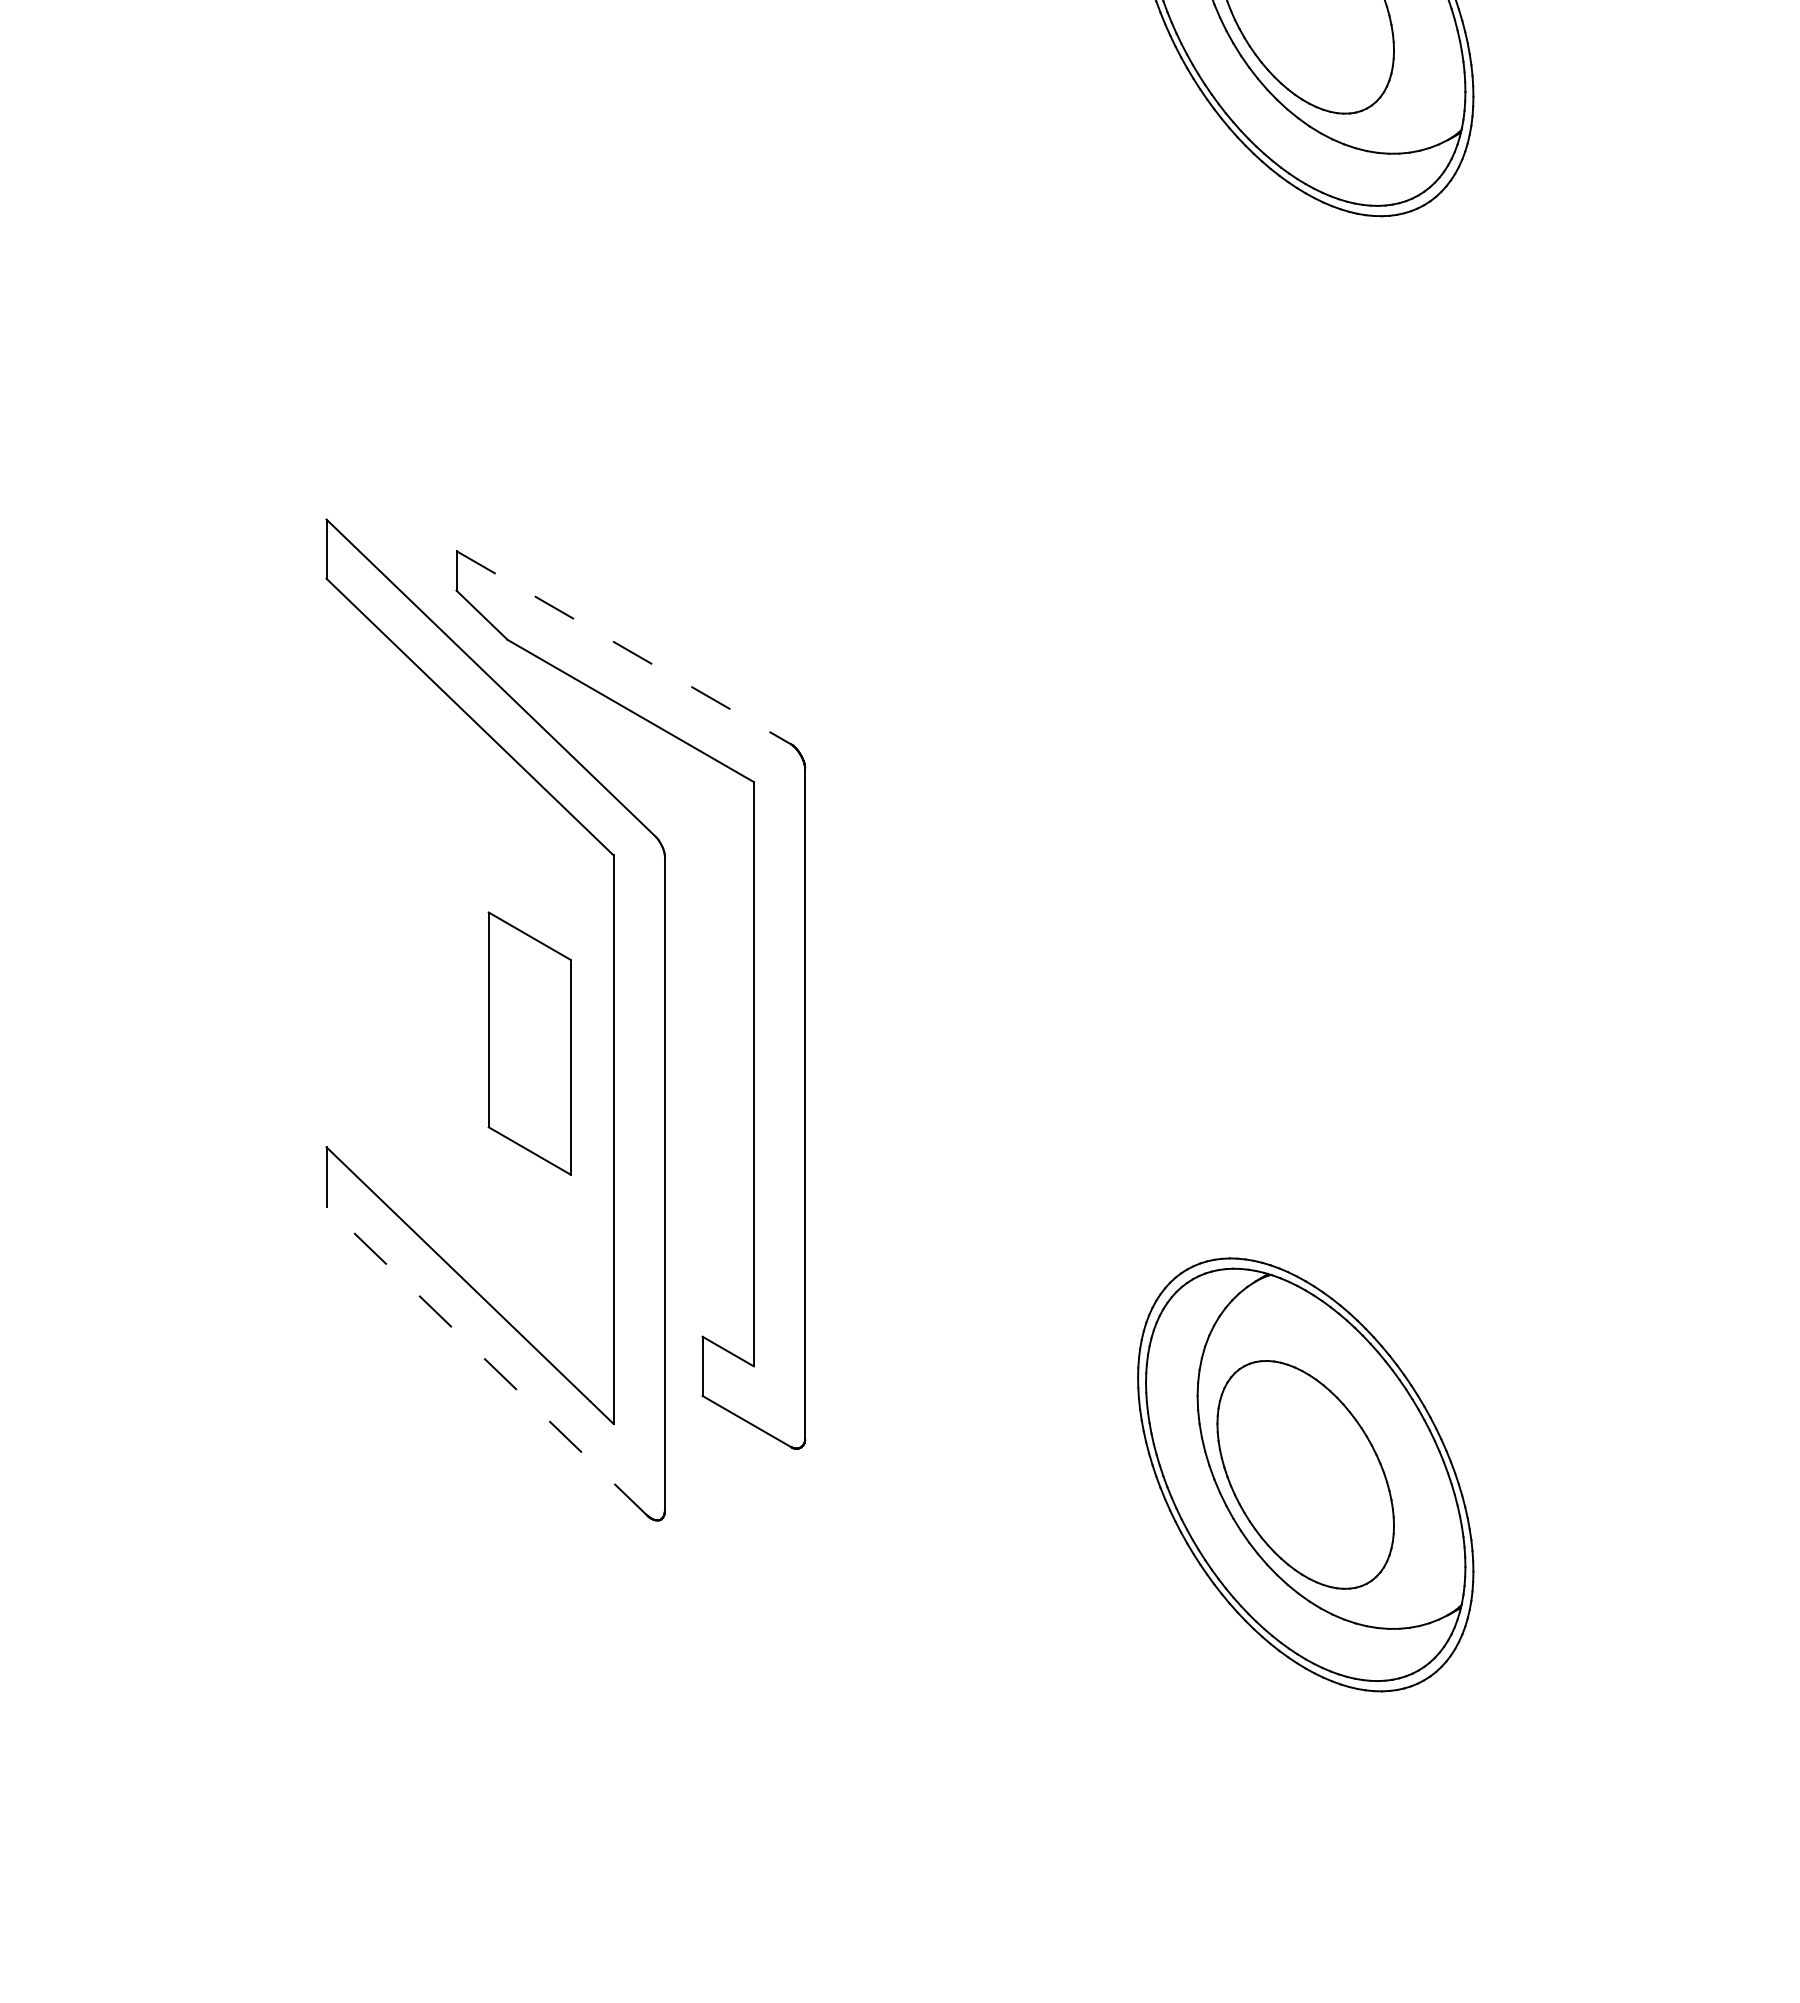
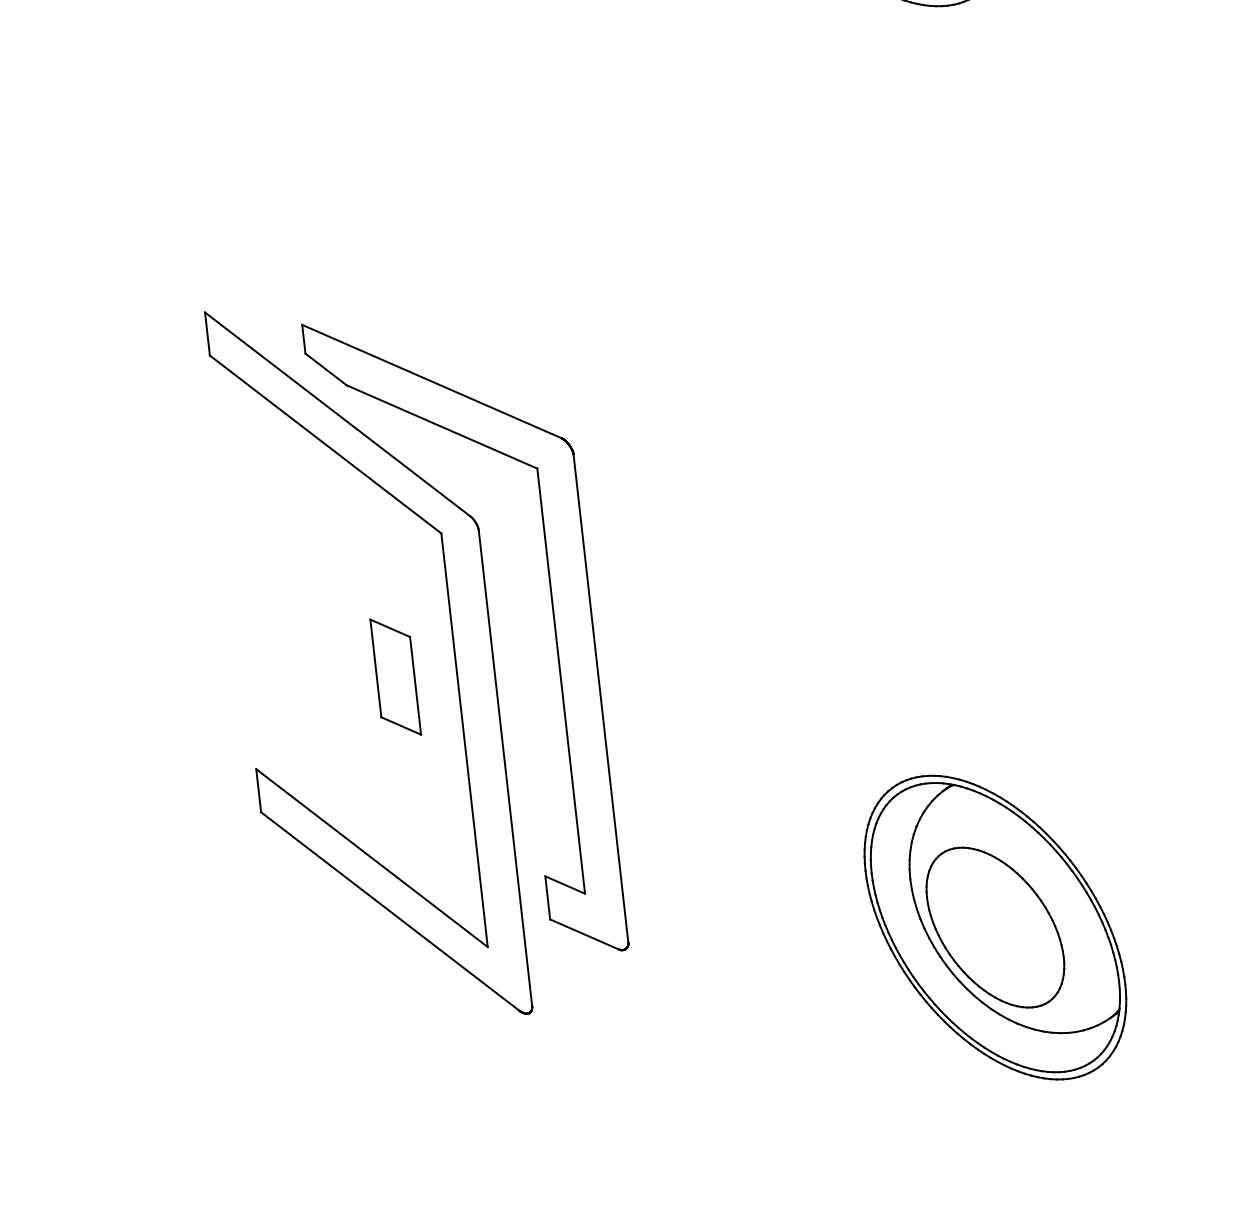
line: (624, 648) -> (432, 381), dashed -> solid
part: (529, 1043) -> (395, 677), size x0.62
line: (486, 1360) -> (390, 911), dashed -> solid

